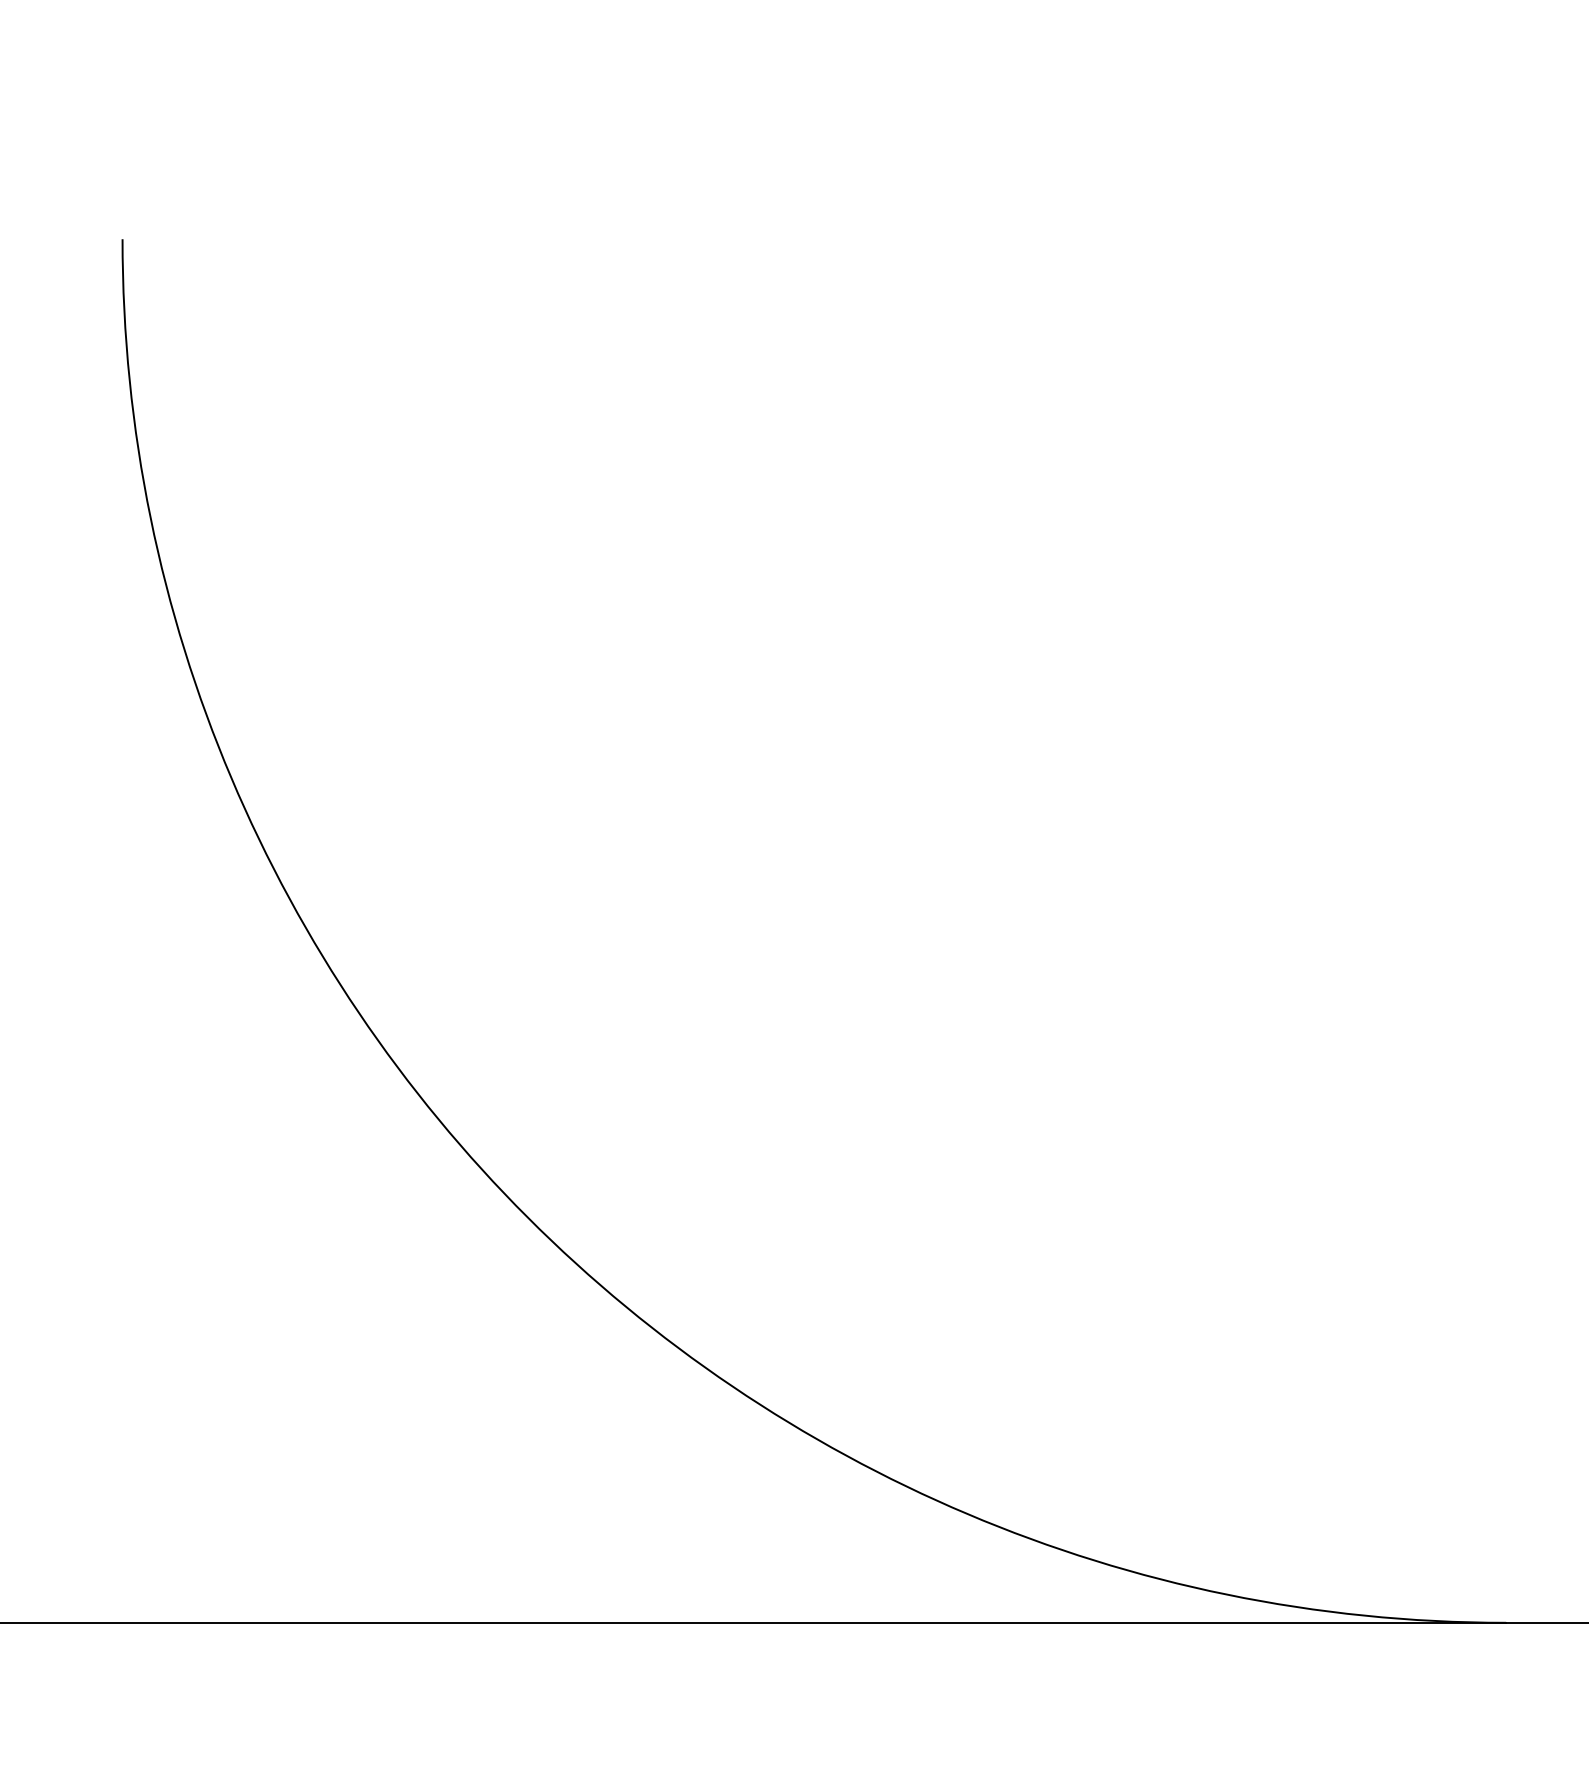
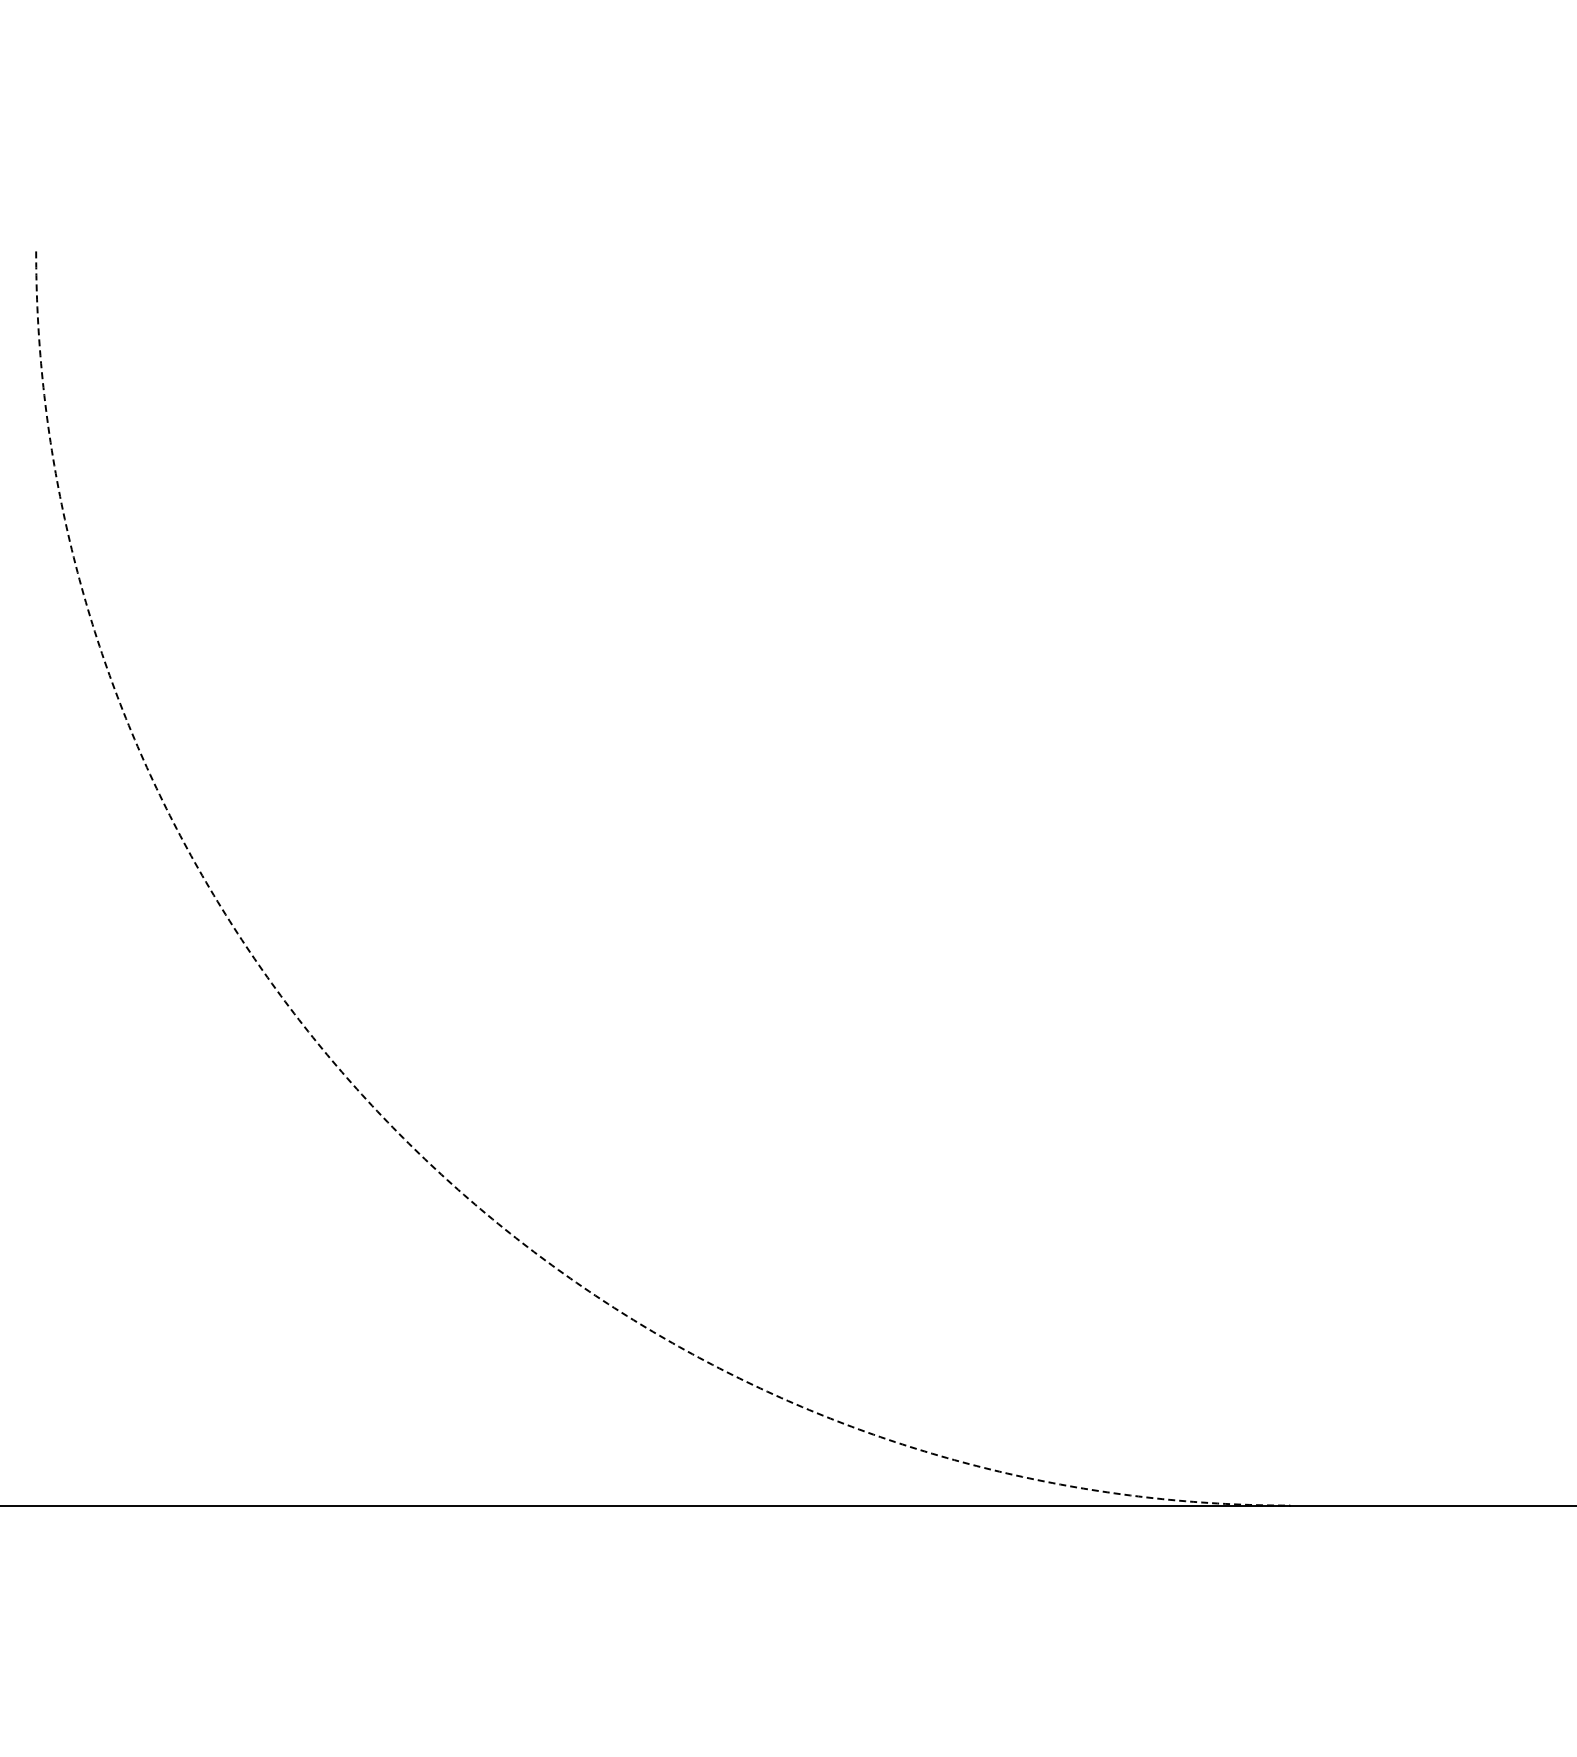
arc: (527, 1217) -> (403, 1138), solid -> dashed

